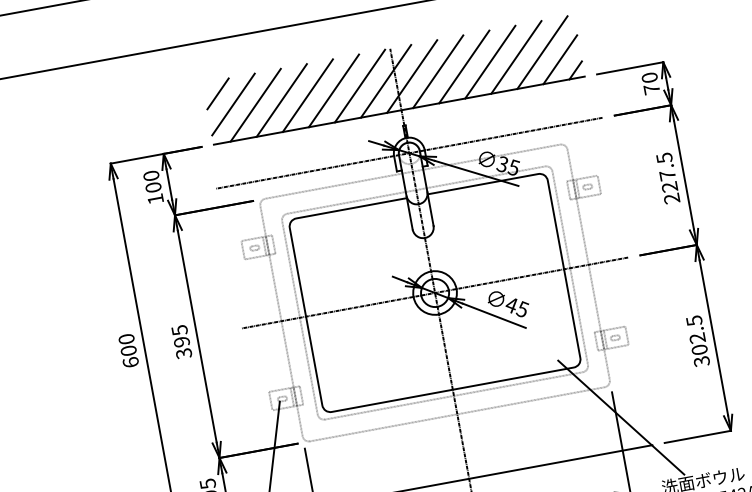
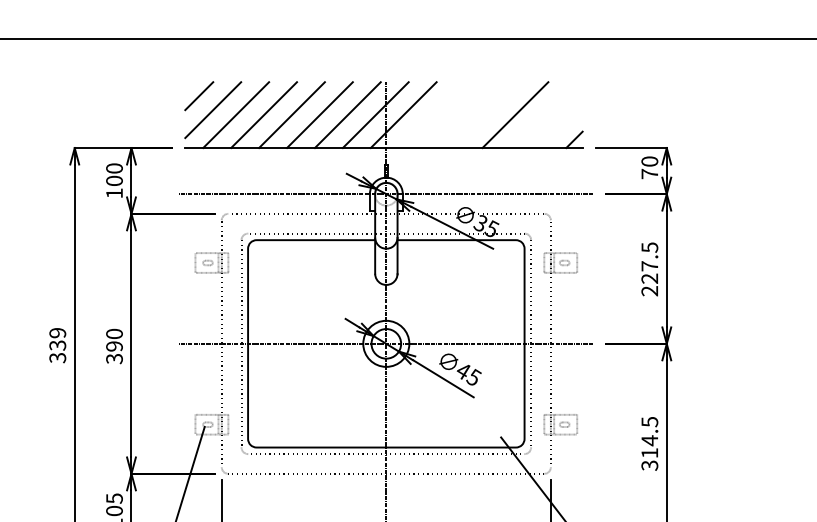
line: (542, 52) -> (543, 115), removed
line: (560, 59) -> (560, 125), removed
line: (490, 62) -> (487, 115), removed
line: (464, 67) -> (459, 115), removed
line: (438, 72) -> (431, 115), removed
text: (179, 329) -> (114, 333), 395 -> 390
text: (698, 343) -> (649, 446), 302.5 -> 314.5
text: (128, 350) -> (57, 345), 600 -> 339

